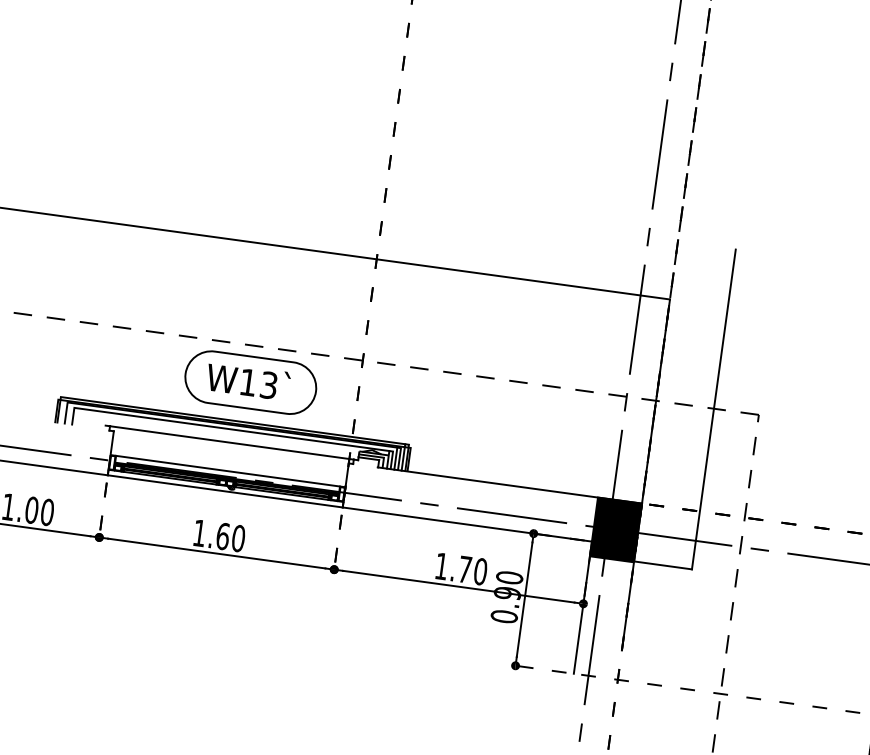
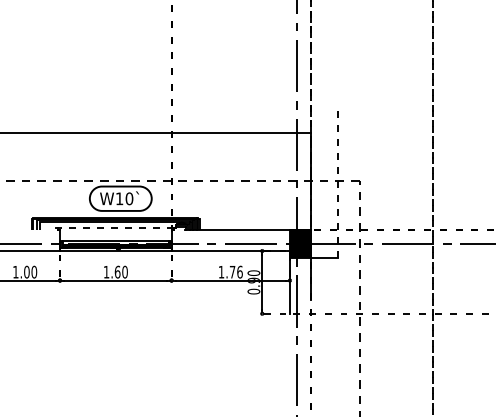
text: (269, 384) -> (129, 198), W13` -> W10`
line: (714, 409) -> (338, 181), solid -> dashed
line: (231, 443) -> (115, 228), solid -> dashed
text: (479, 570) -> (239, 271), 1.70 -> 1.76

